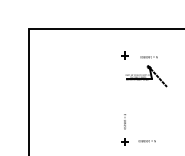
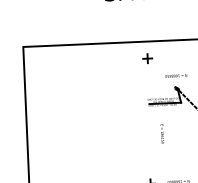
part: (124, 55) -> (147, 58), moved
text: (124, 121) -> (161, 133), moved

